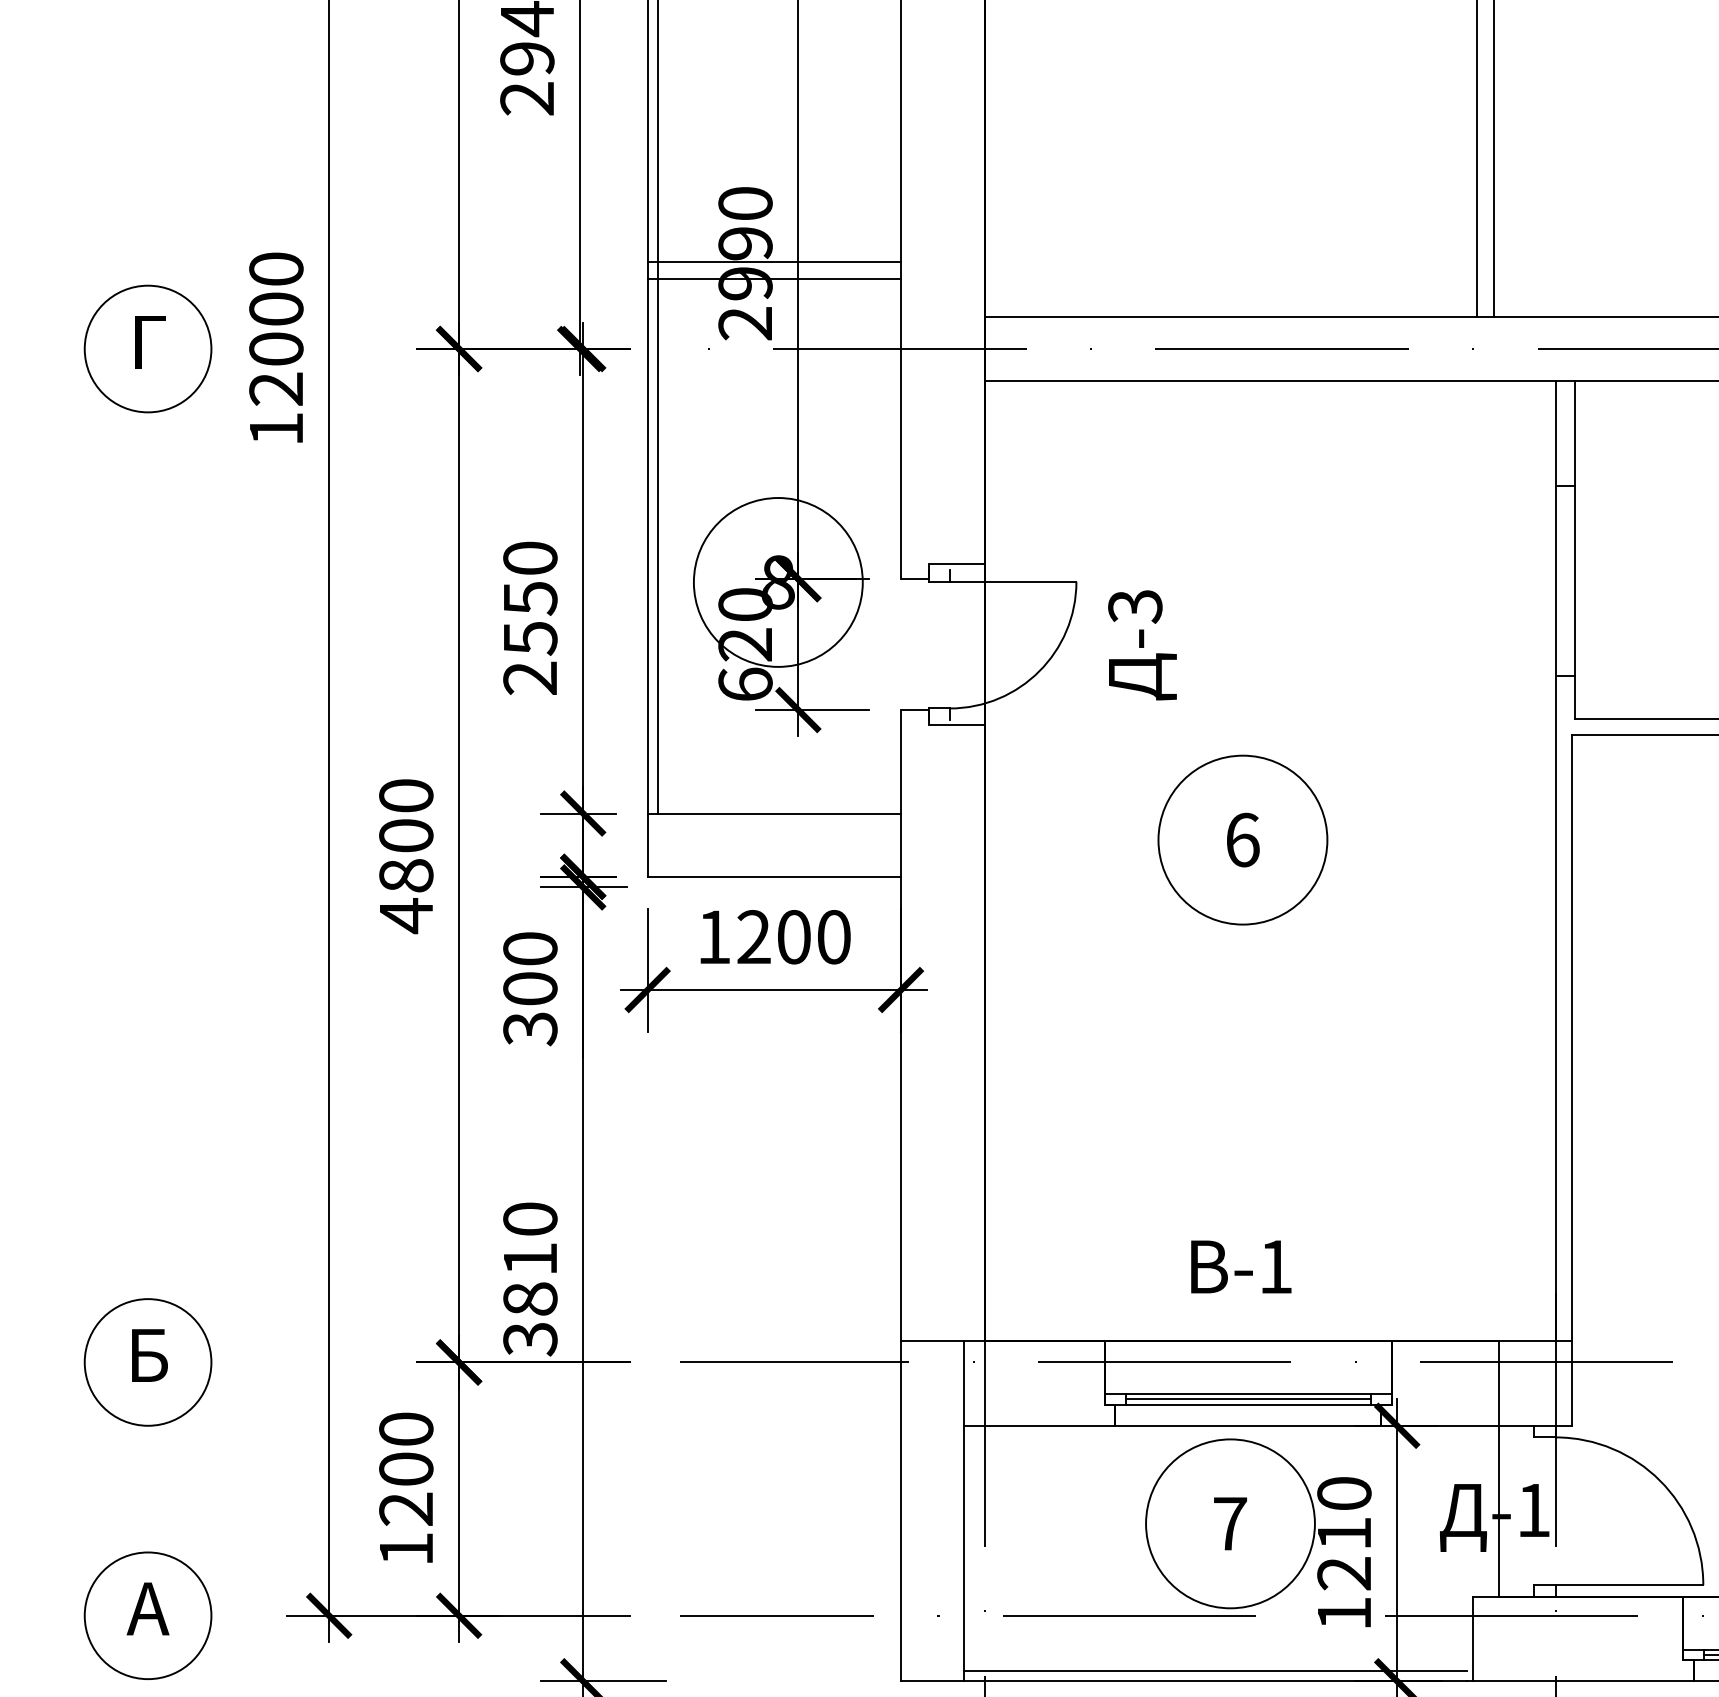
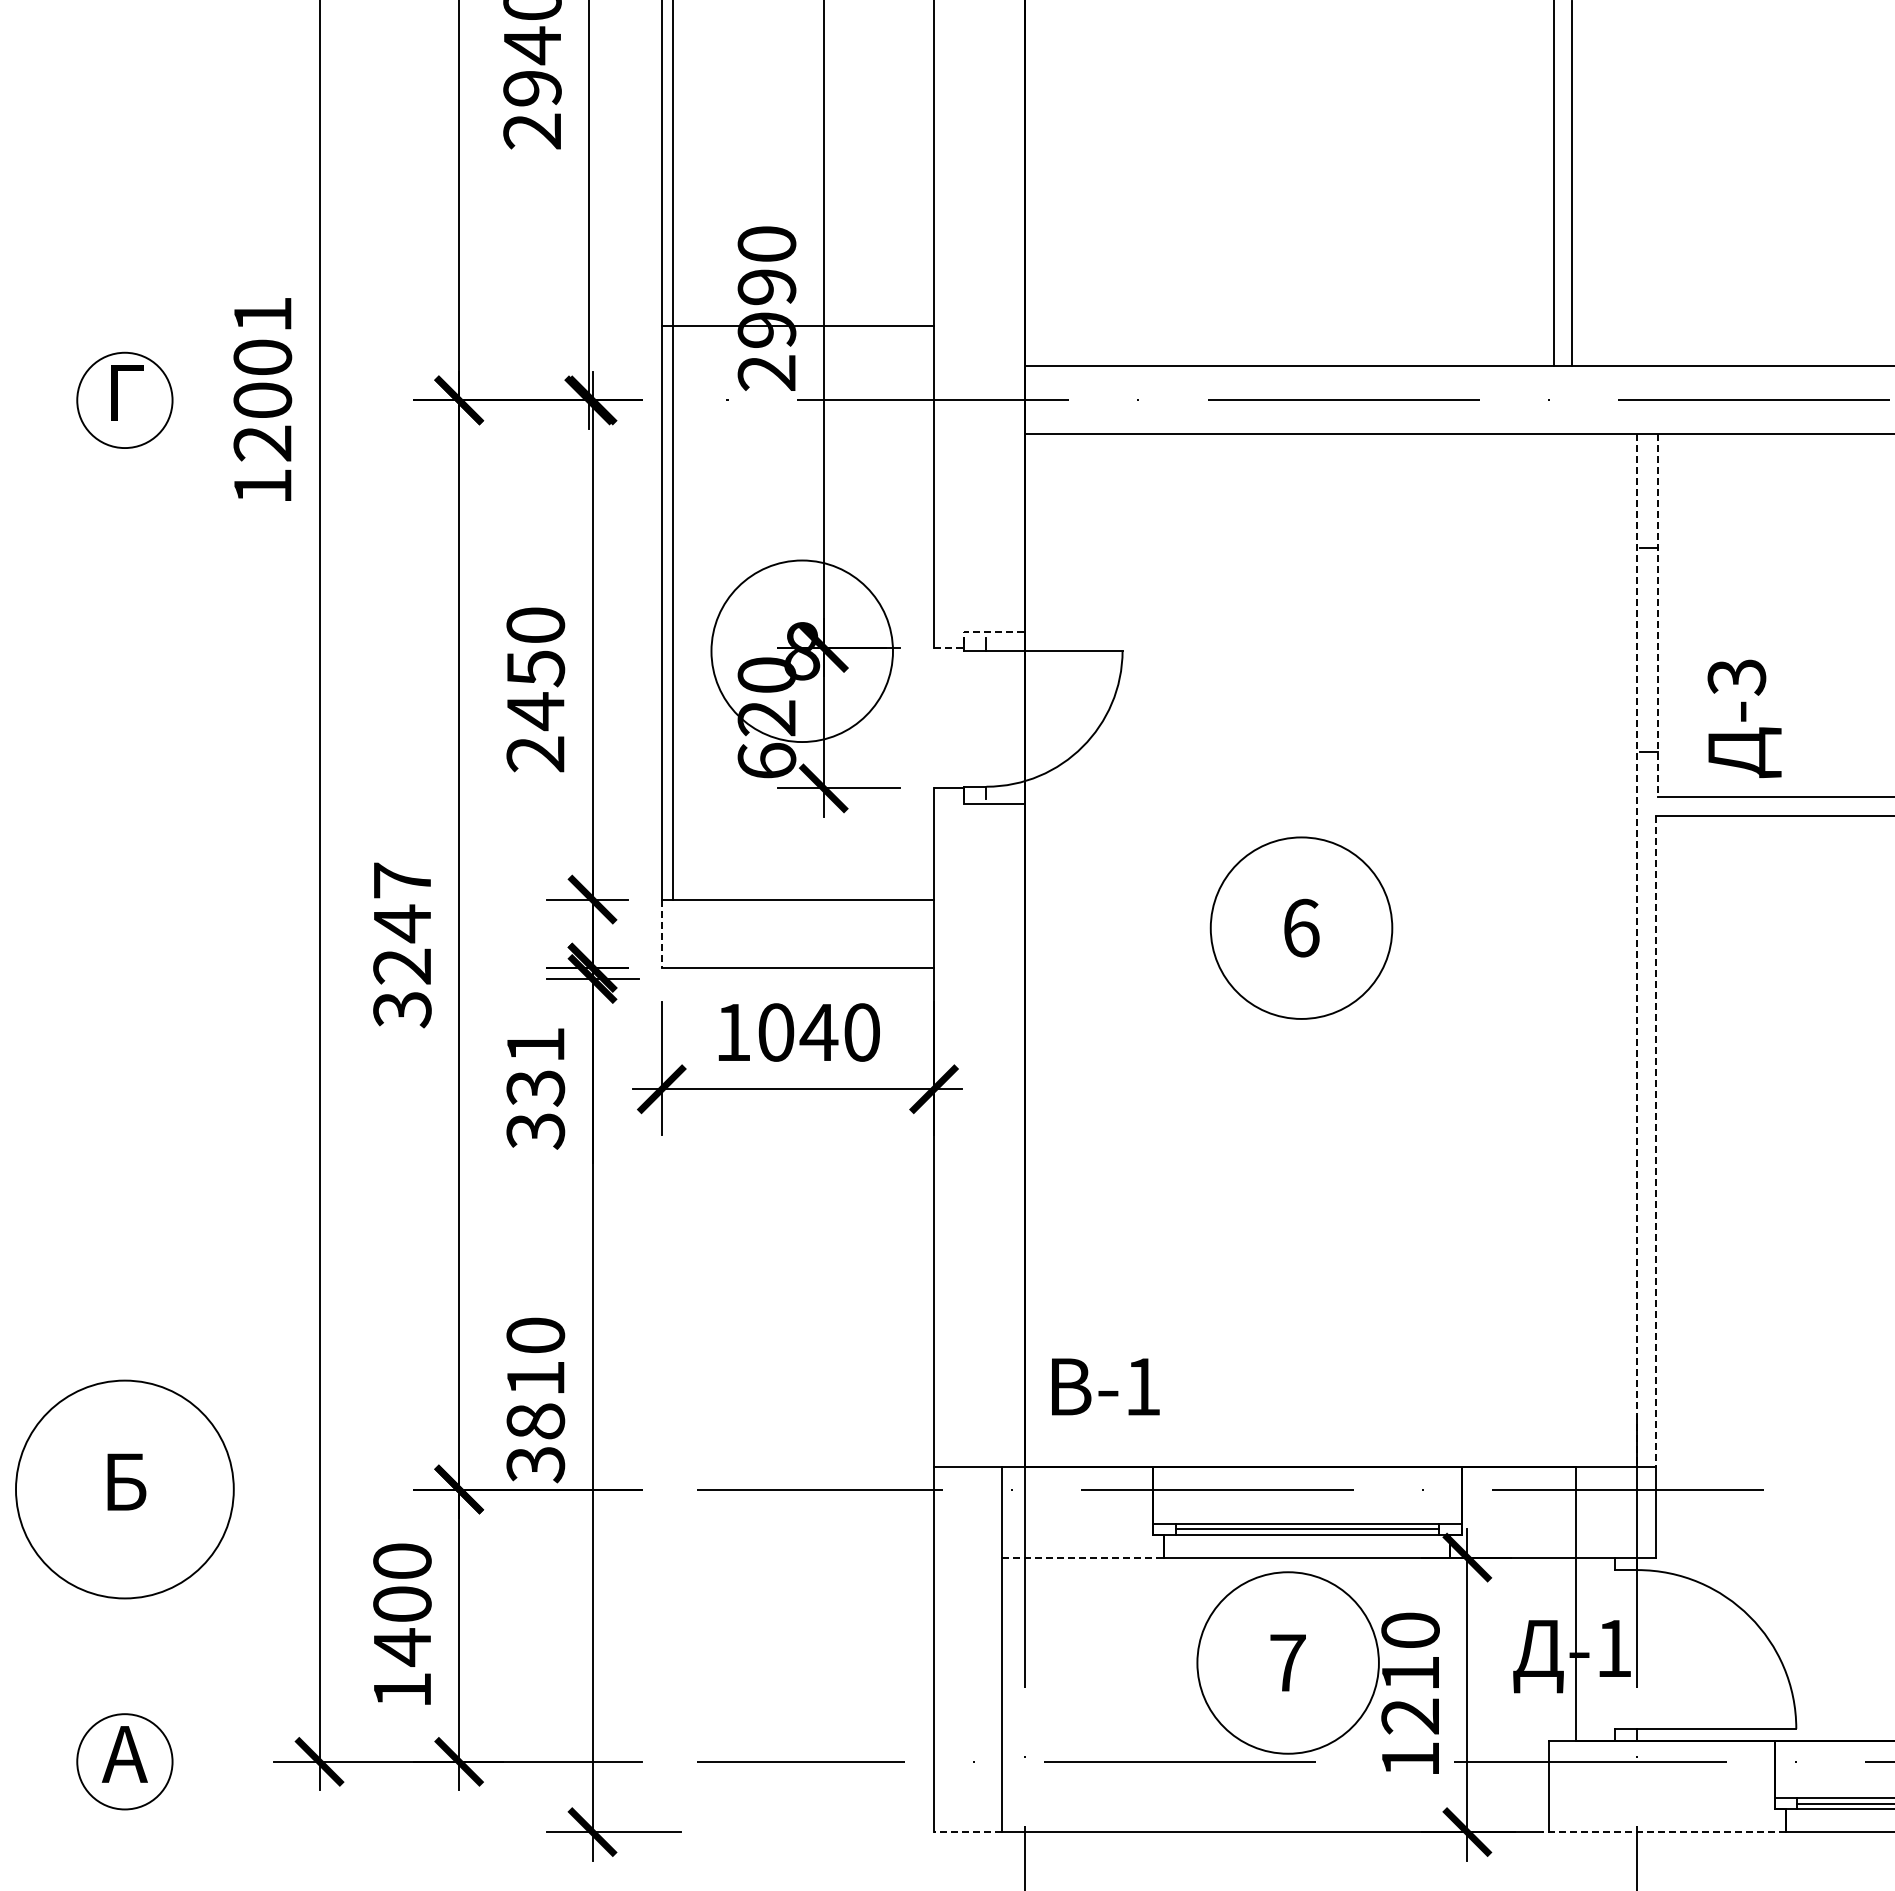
line: (773, 262) -> (797, 307), removed
text: (276, 269) -> (262, 314), 12000 -> 12001
circle: (147, 349) -> (124, 400), size x0.7
line: (1574, 549) -> (1657, 615), solid -> dashed
line: (934, 564) -> (970, 631), solid -> dashed
text: (531, 638) -> (536, 711), 2550 -> 2450
text: (1142, 645) -> (1744, 718), moved
line: (647, 845) -> (661, 934), solid -> dashed
text: (406, 856) -> (402, 945), 4800 -> 3247
line: (1555, 861) -> (1637, 951), solid -> dashed
text: (774, 937) -> (798, 1032), 1200 -> 1040
text: (530, 968) -> (535, 1066), 300 -> 331
line: (1572, 1038) -> (1655, 1141), solid -> dashed
text: (1241, 1266) -> (1105, 1386), moved
circle: (147, 1362) -> (124, 1489), size x1.6
line: (1040, 1425) -> (1083, 1557), solid -> dashed
text: (405, 1509) -> (401, 1647), 1200 -> 1400
circle: (147, 1615) -> (124, 1761), size x0.7
line: (1215, 1670) -> (1272, 1820), removed
line: (932, 1681) -> (967, 1832), solid -> dashed
line: (1580, 1681) -> (1664, 1832), solid -> dashed

